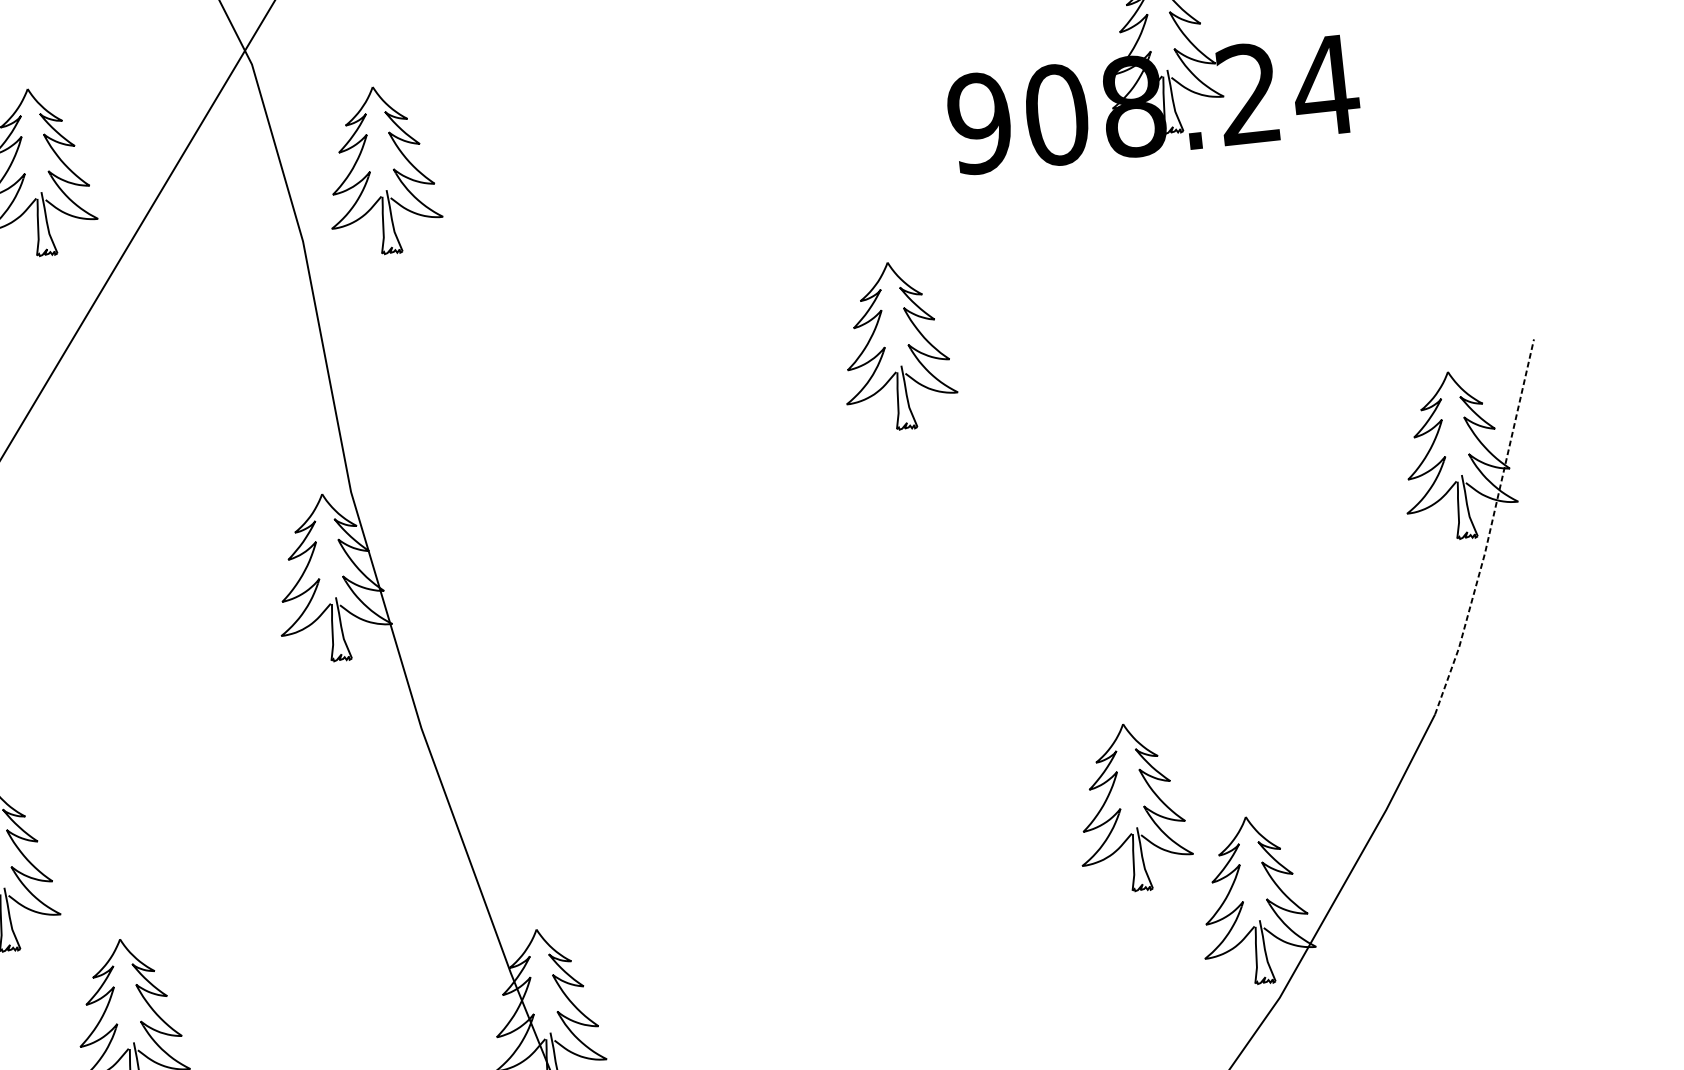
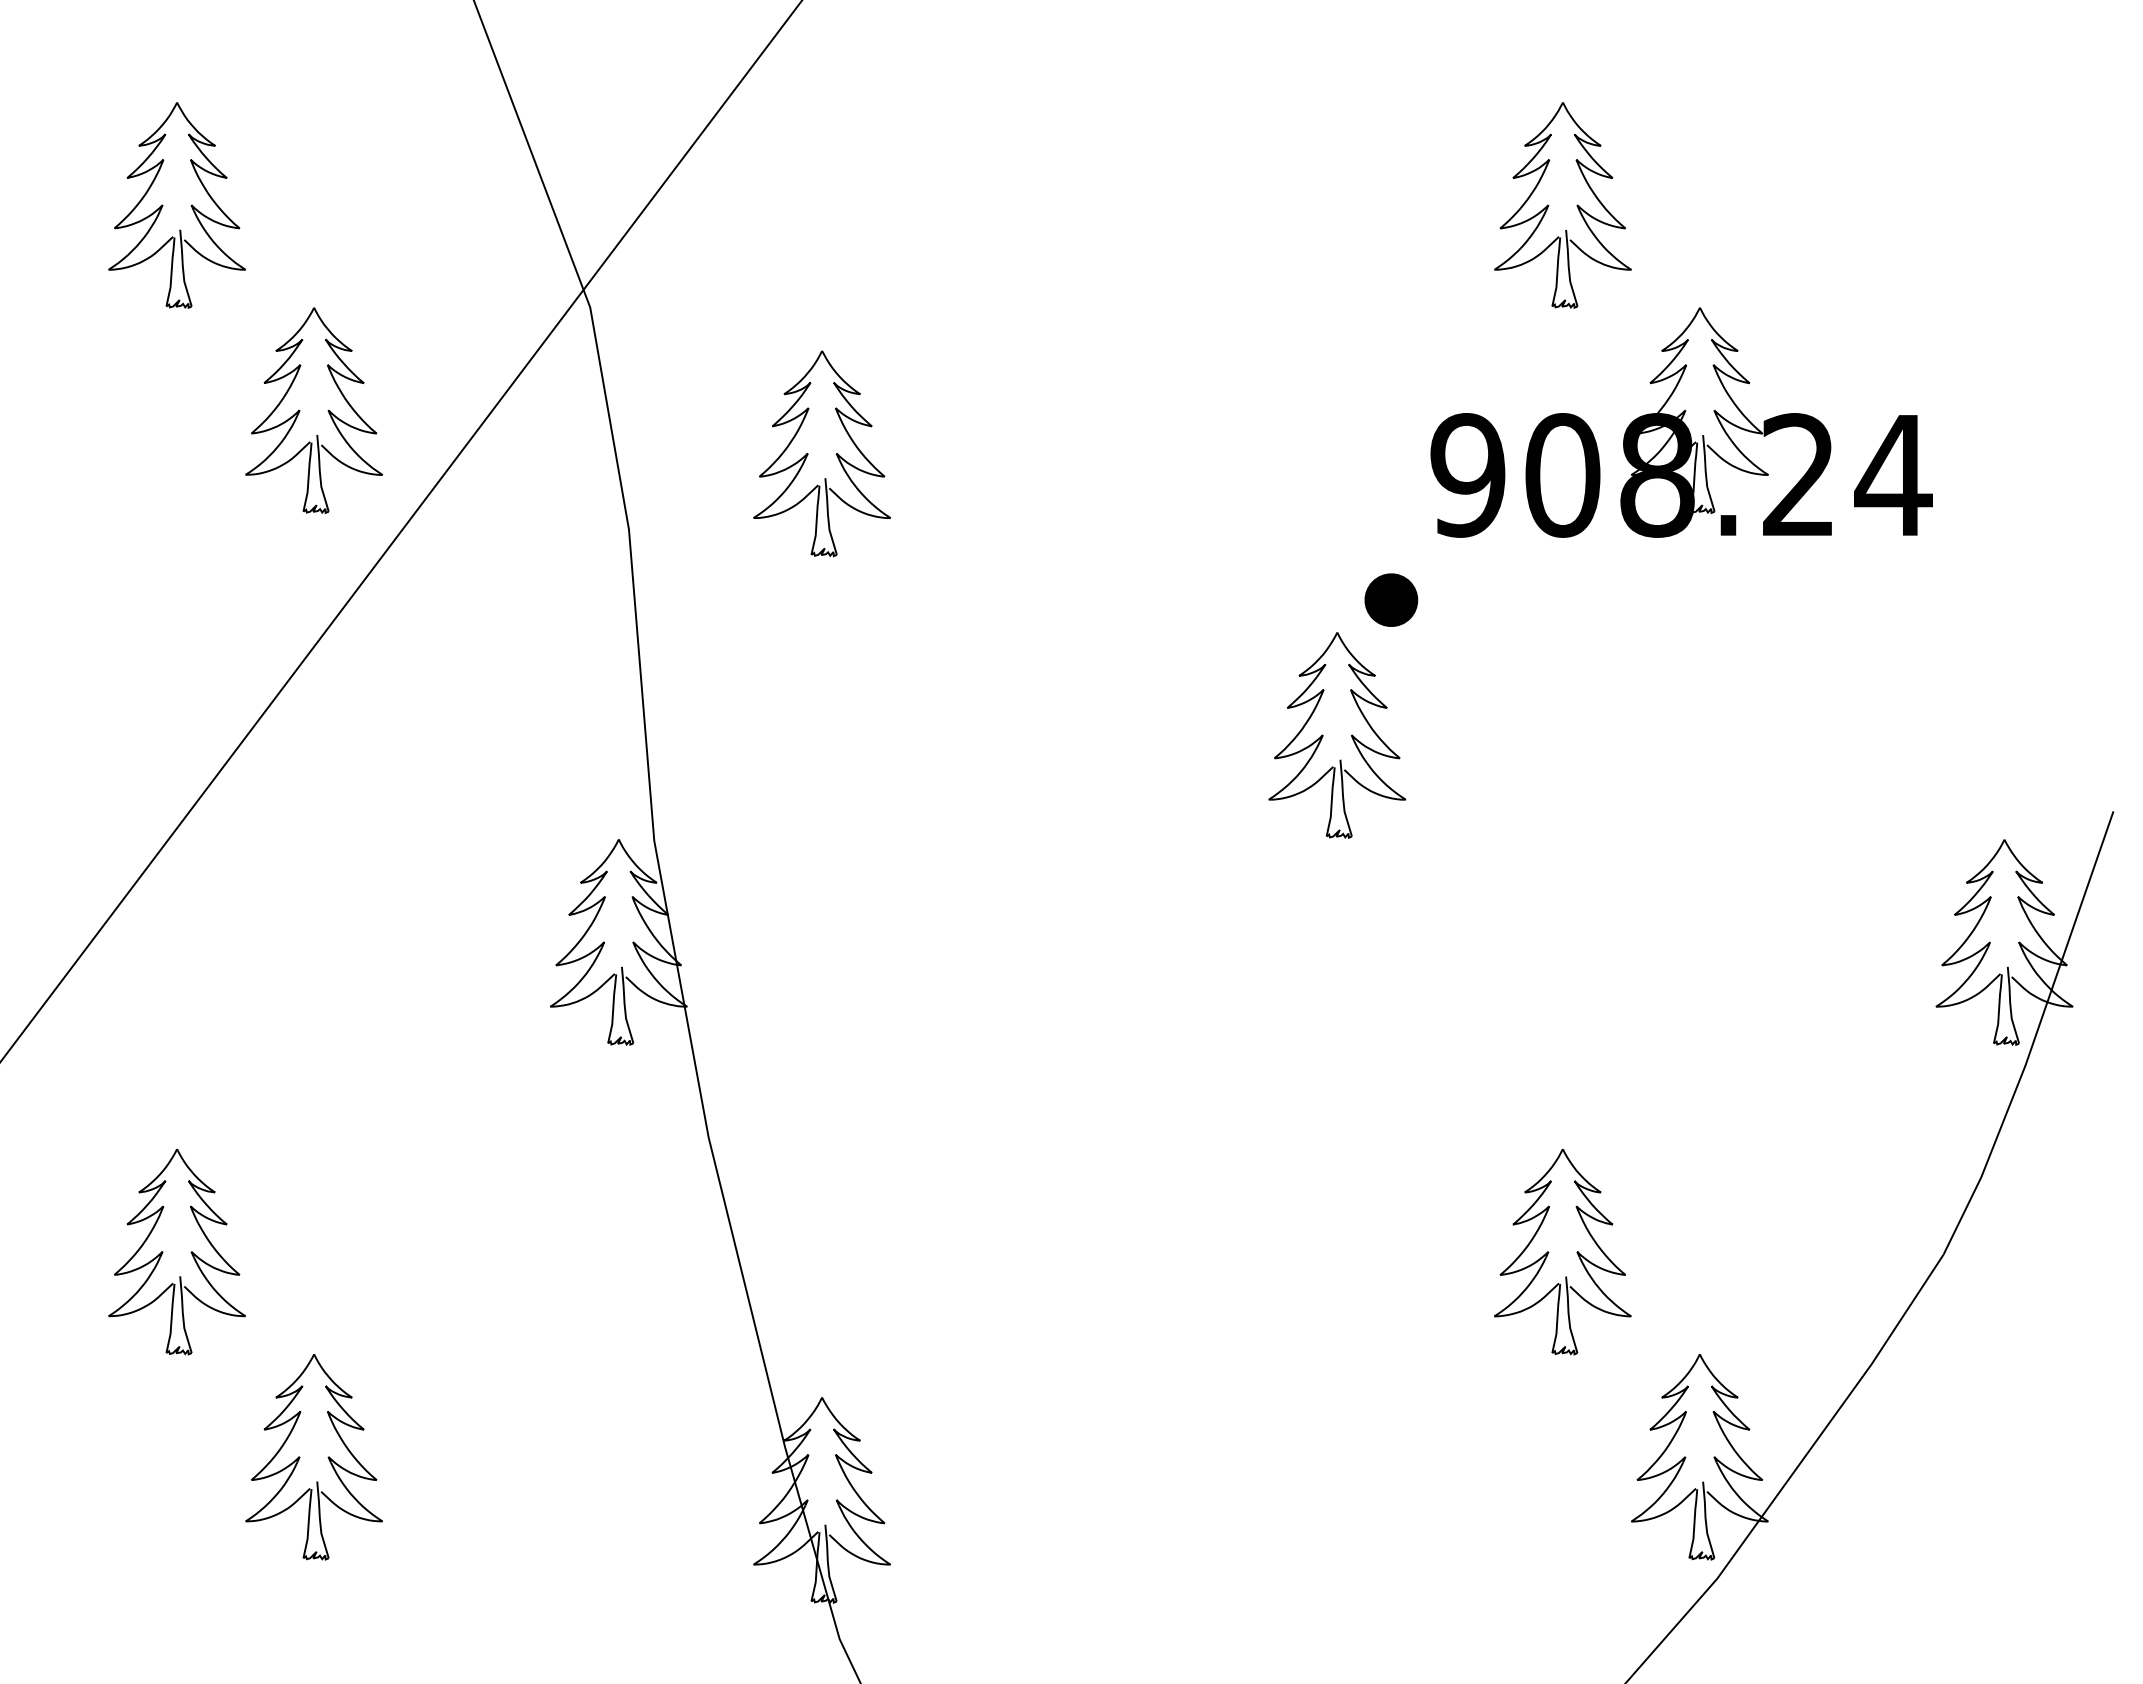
part: (370, 171) -> (808, 453), moved
part: (928, 230) -> (1391, 599), added
line: (1490, 529) -> (2035, 1037), dashed -> solid
part: (1121, 809) -> (1549, 1252), moved

